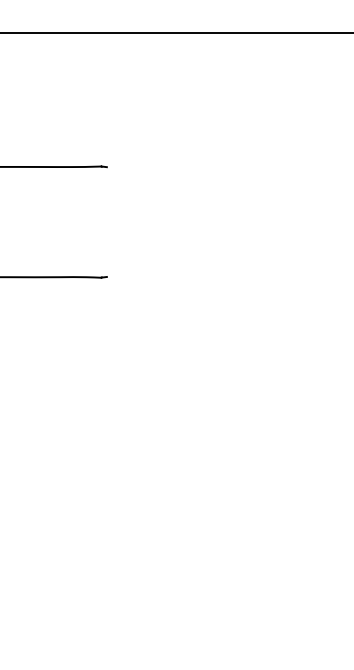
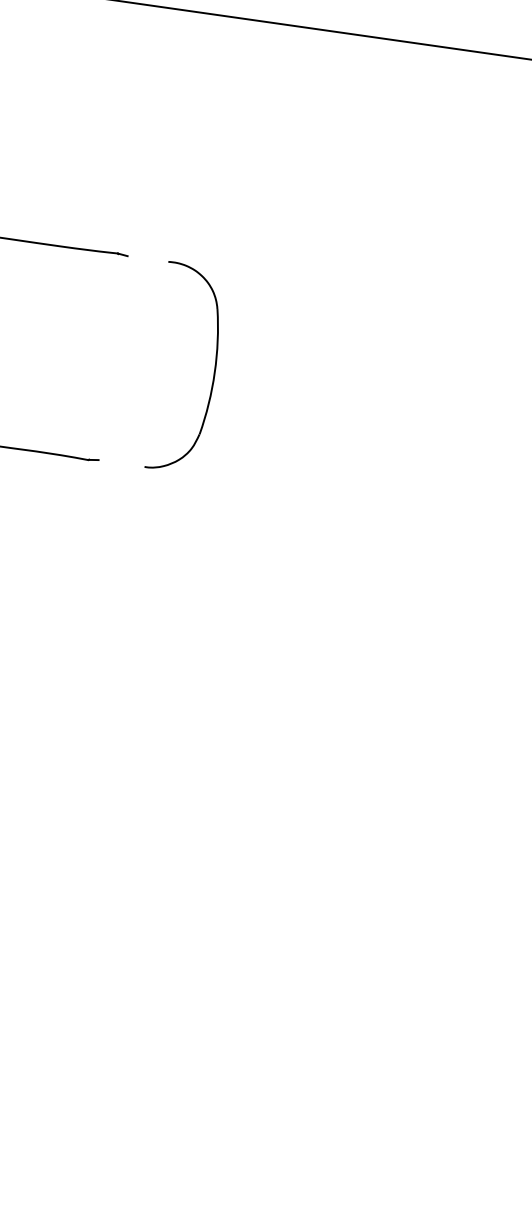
part: (160, 221) -> (212, 371), added

